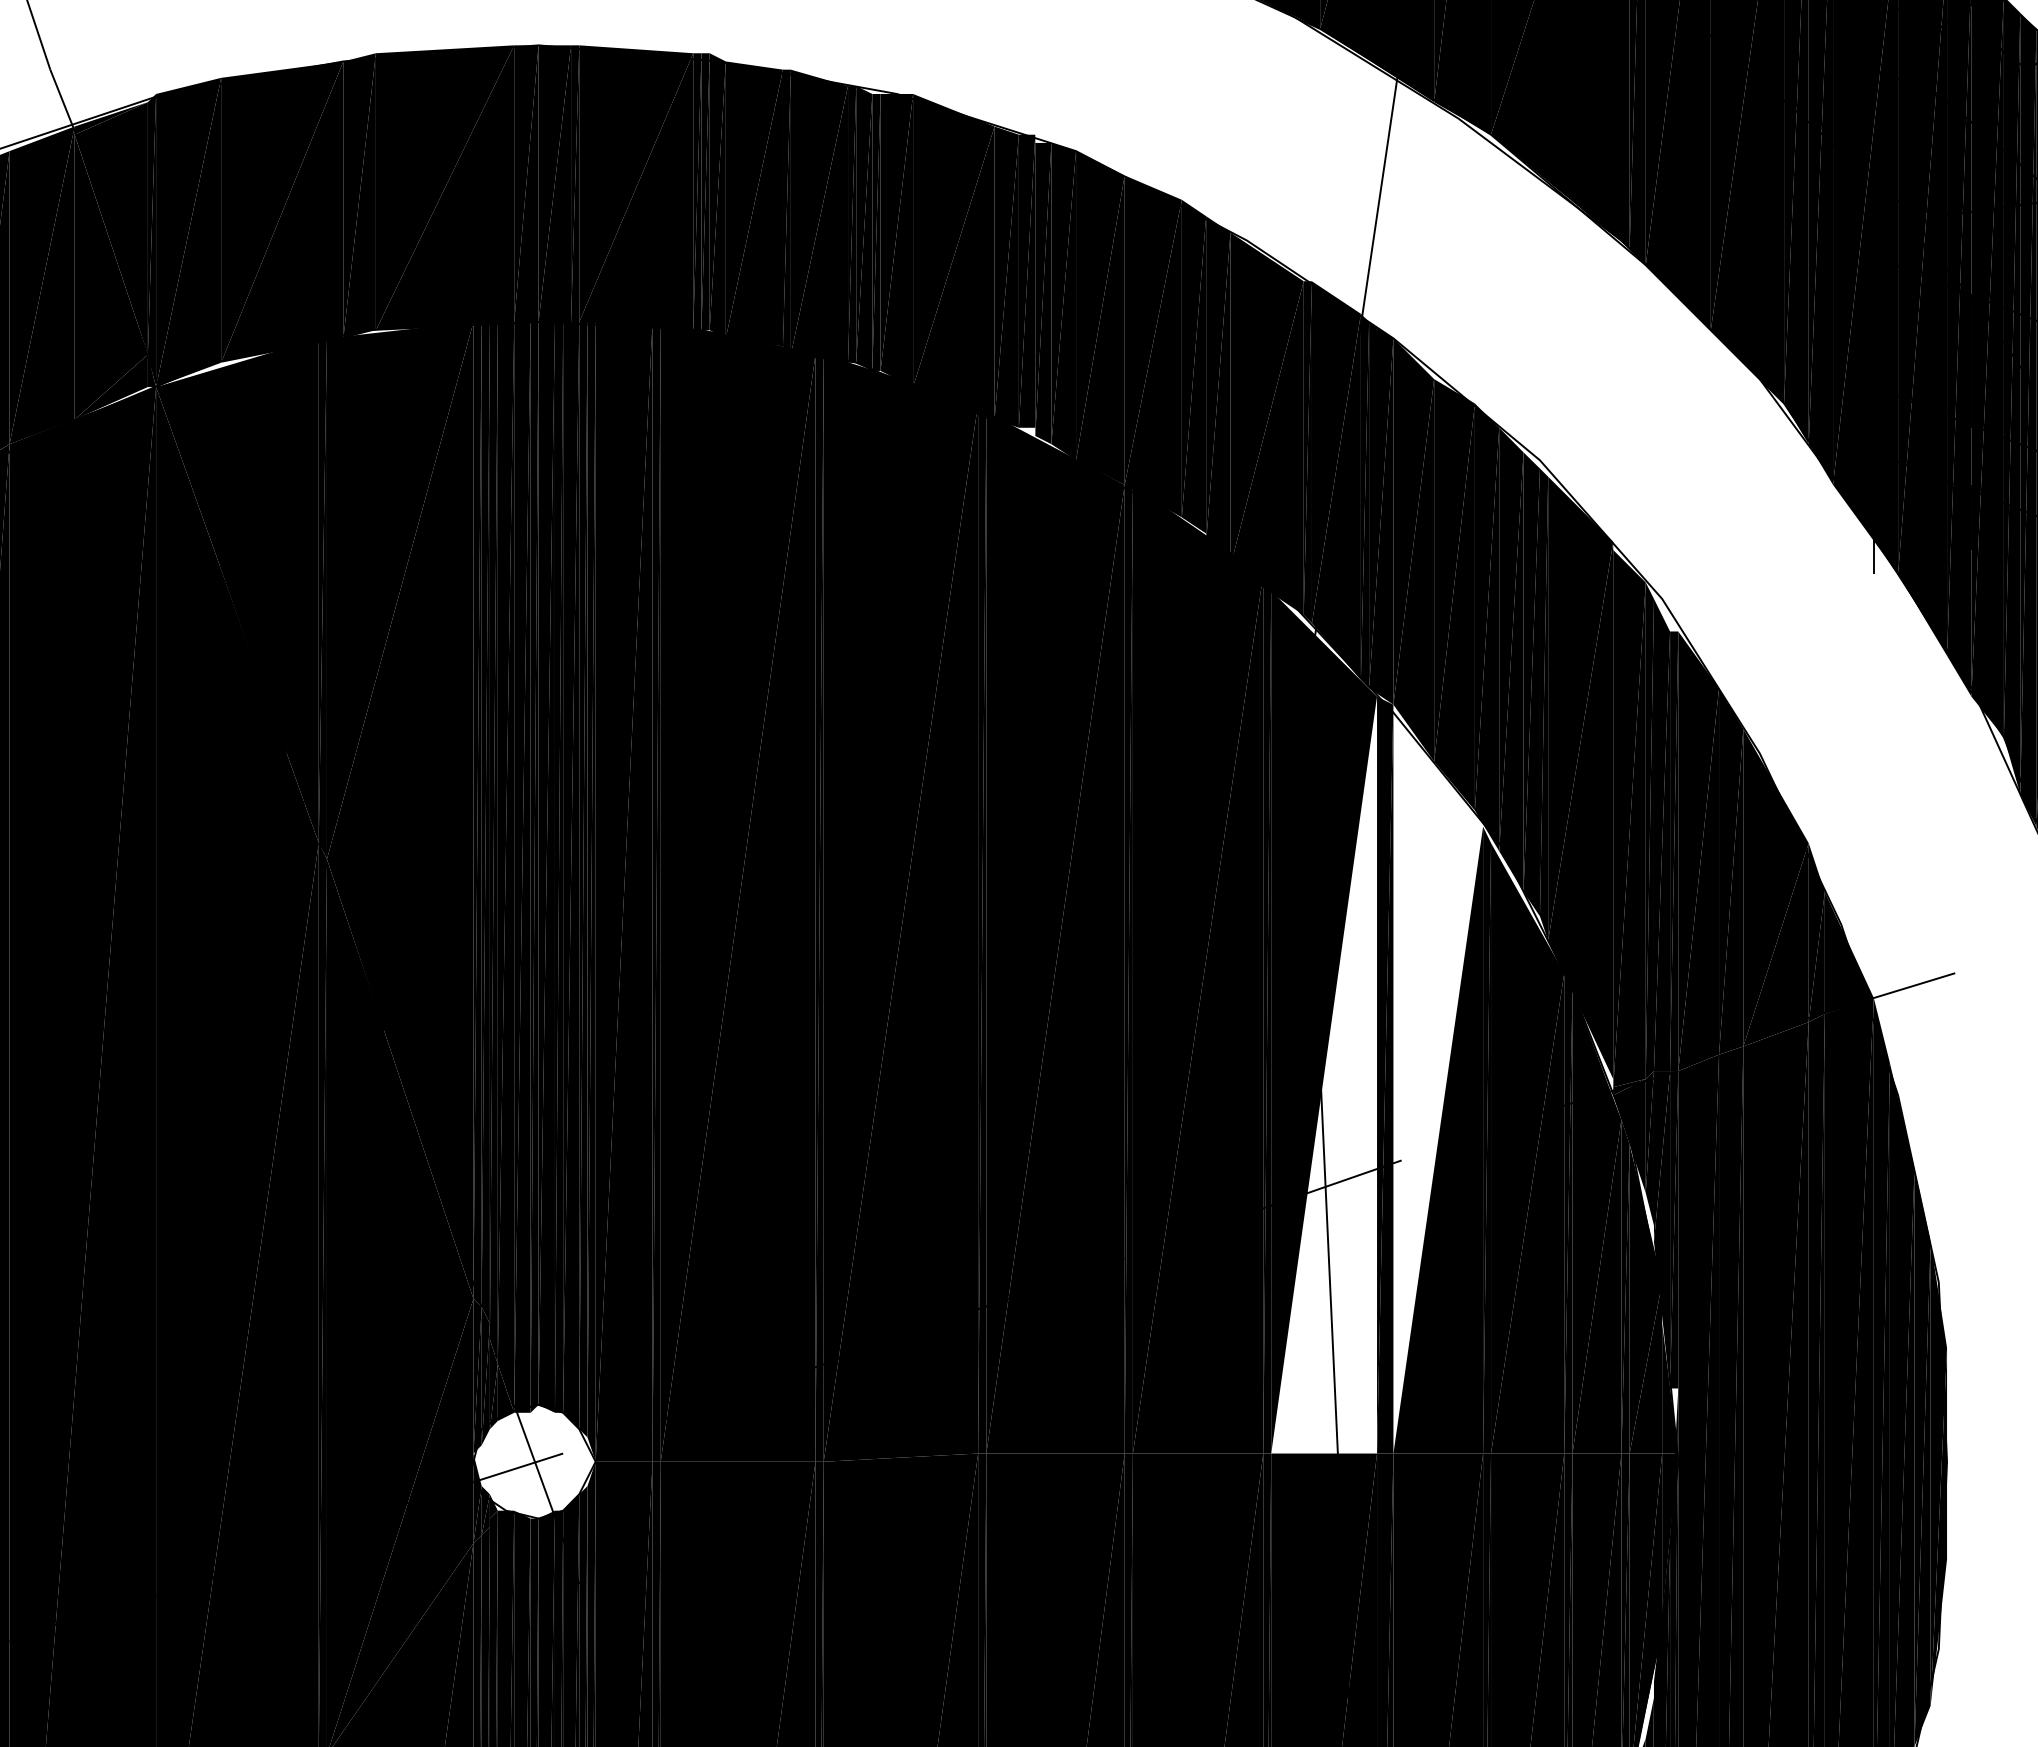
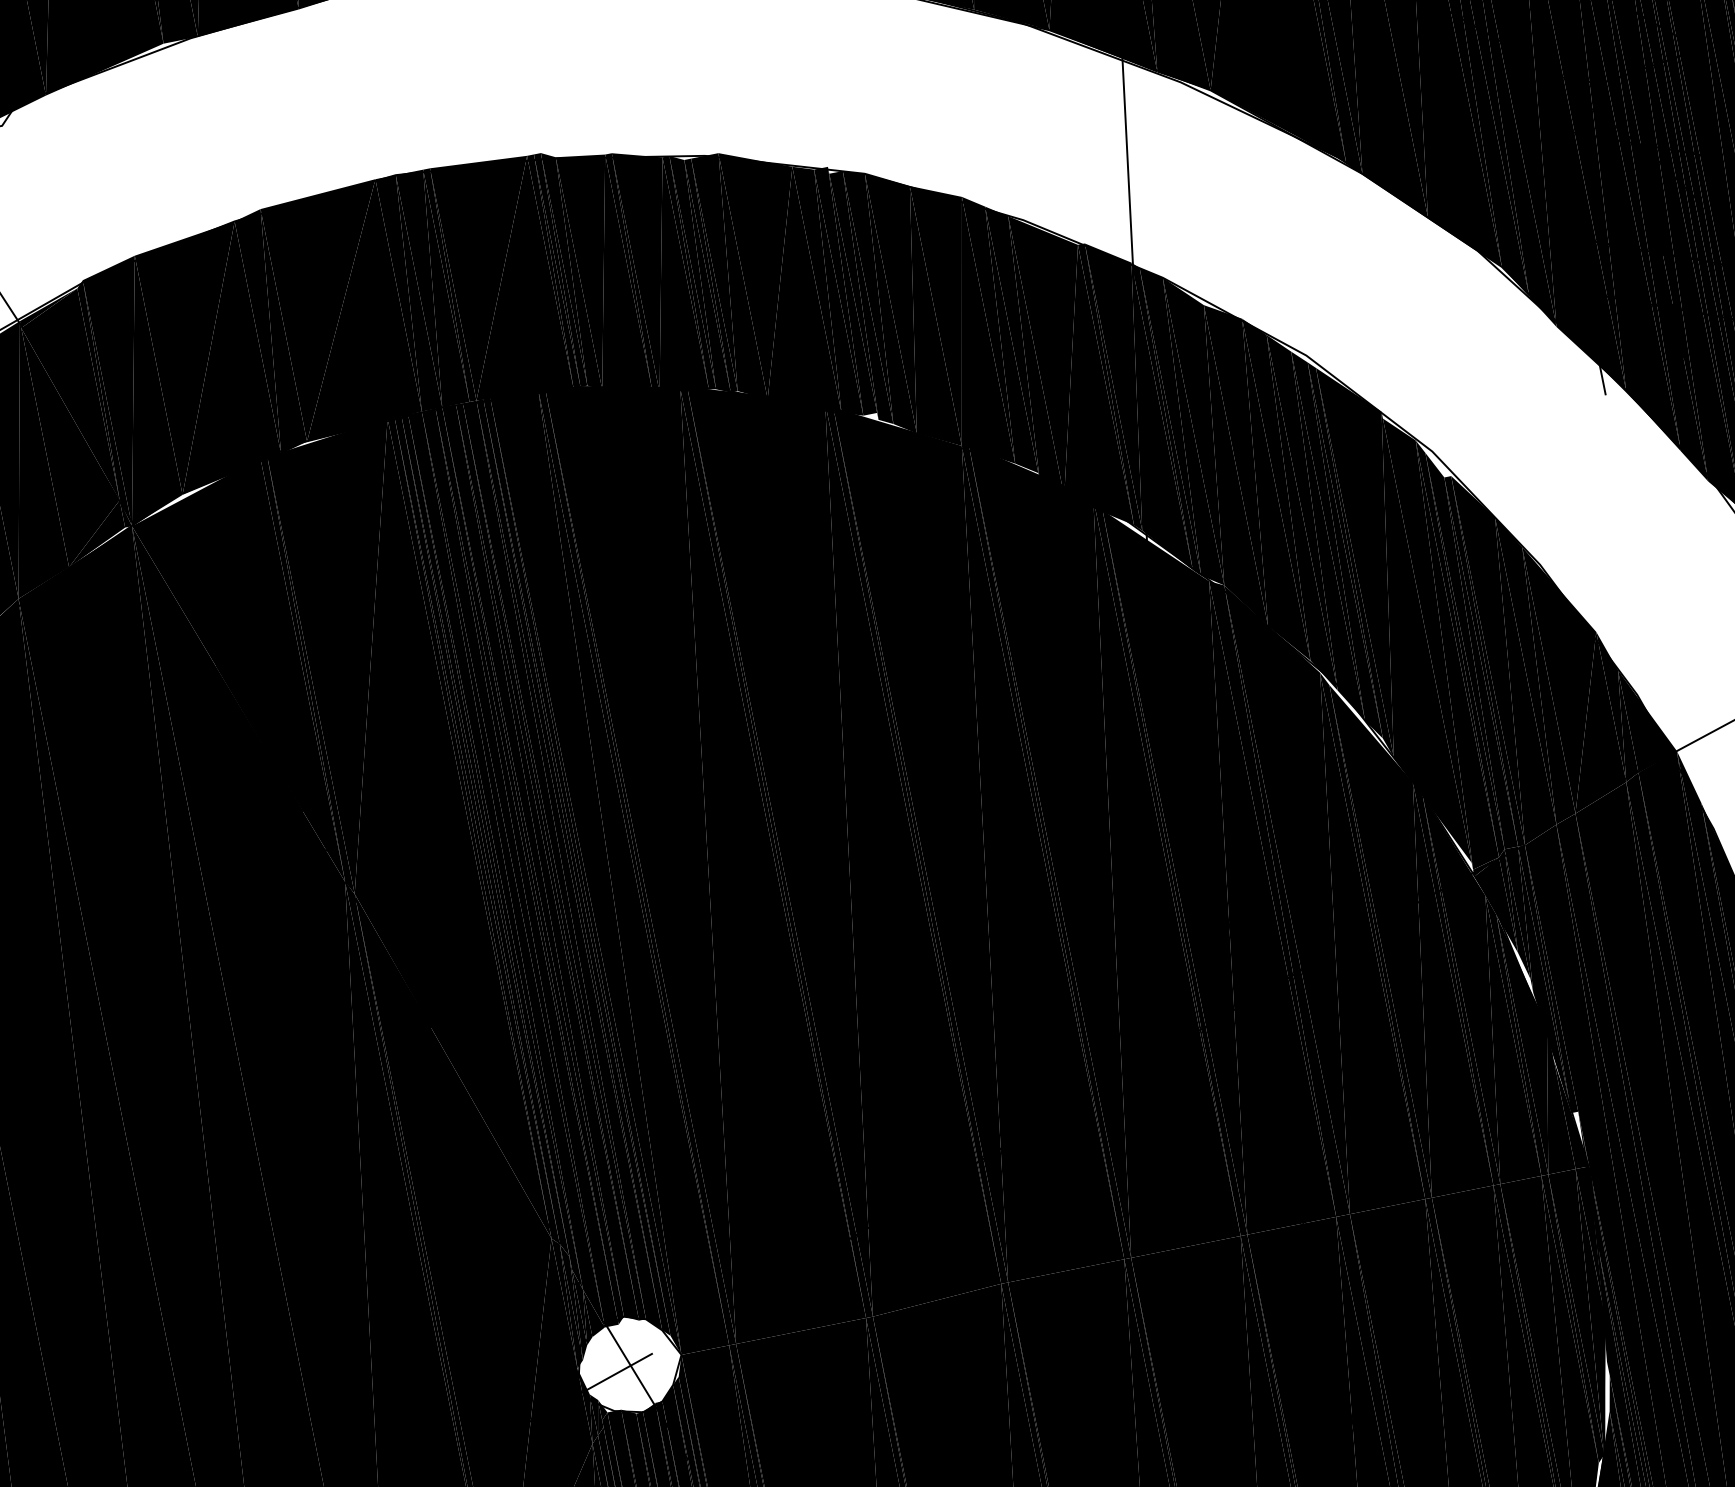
fill: (1324, 1074) -> (1228, 907), added
fill: (1438, 1078) -> (1324, 891), added

